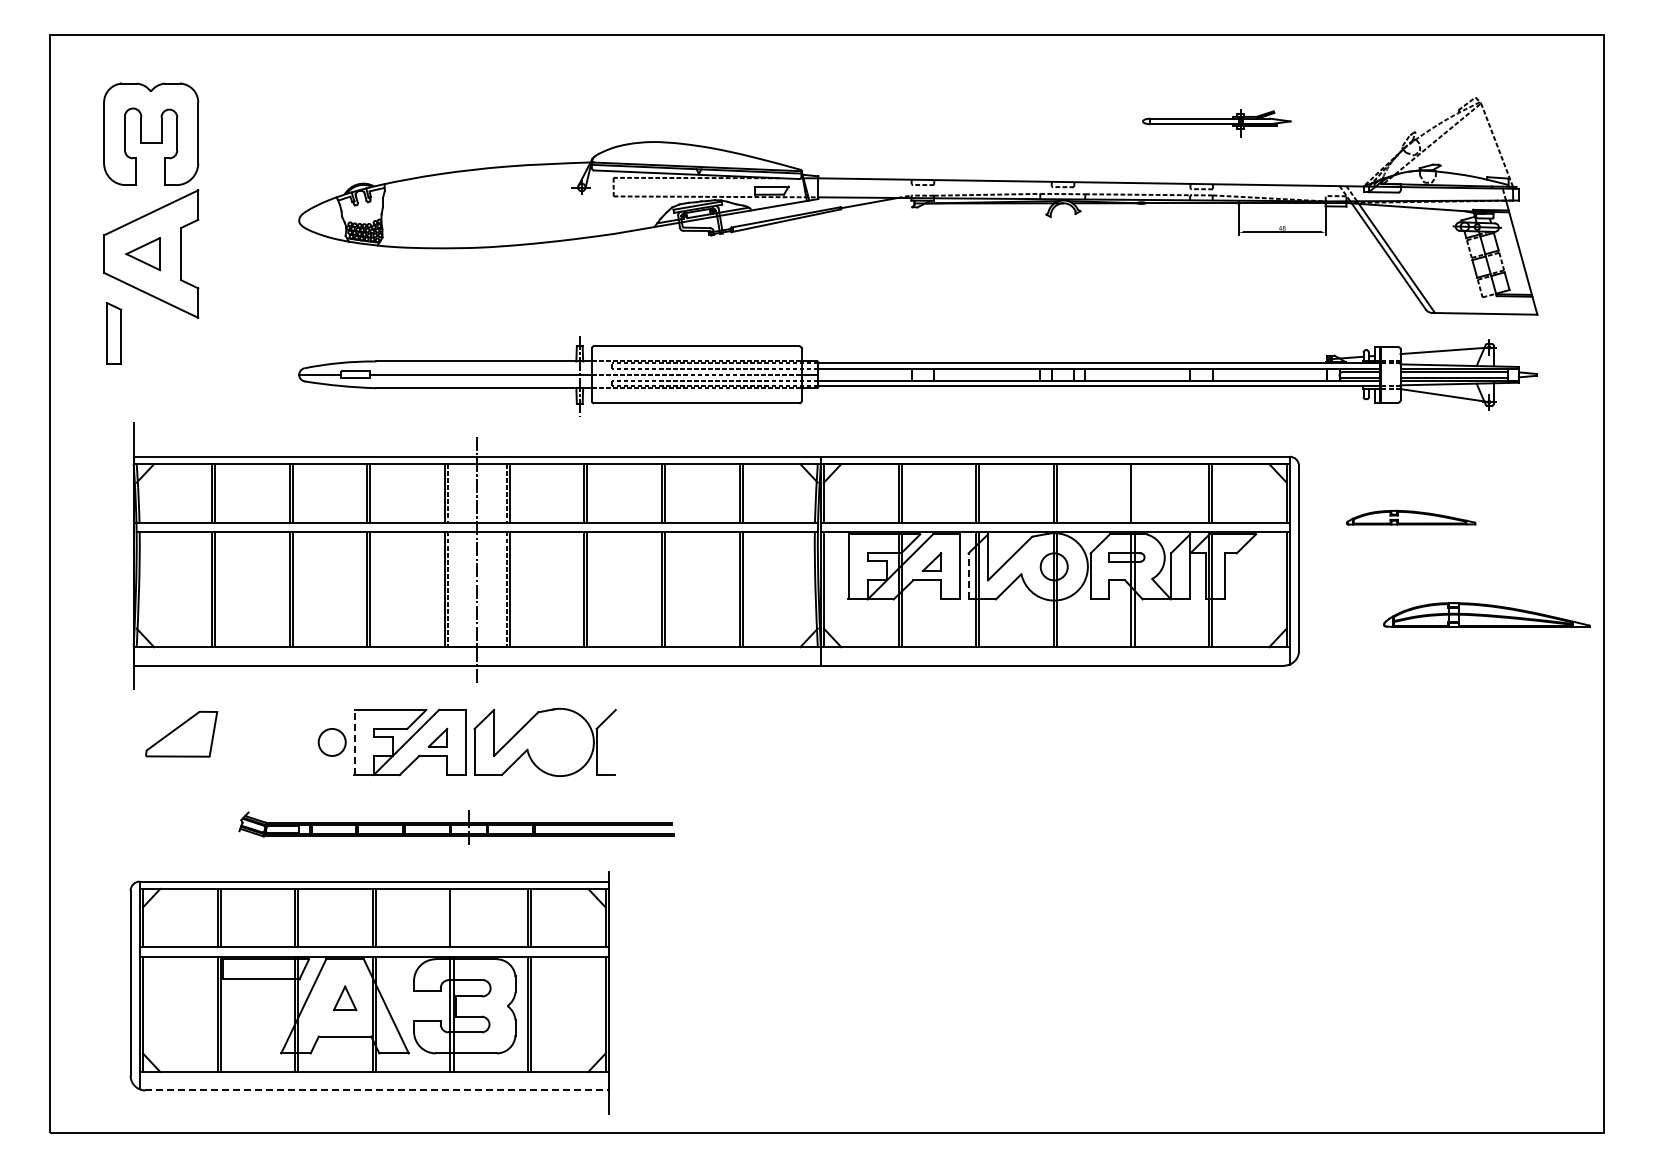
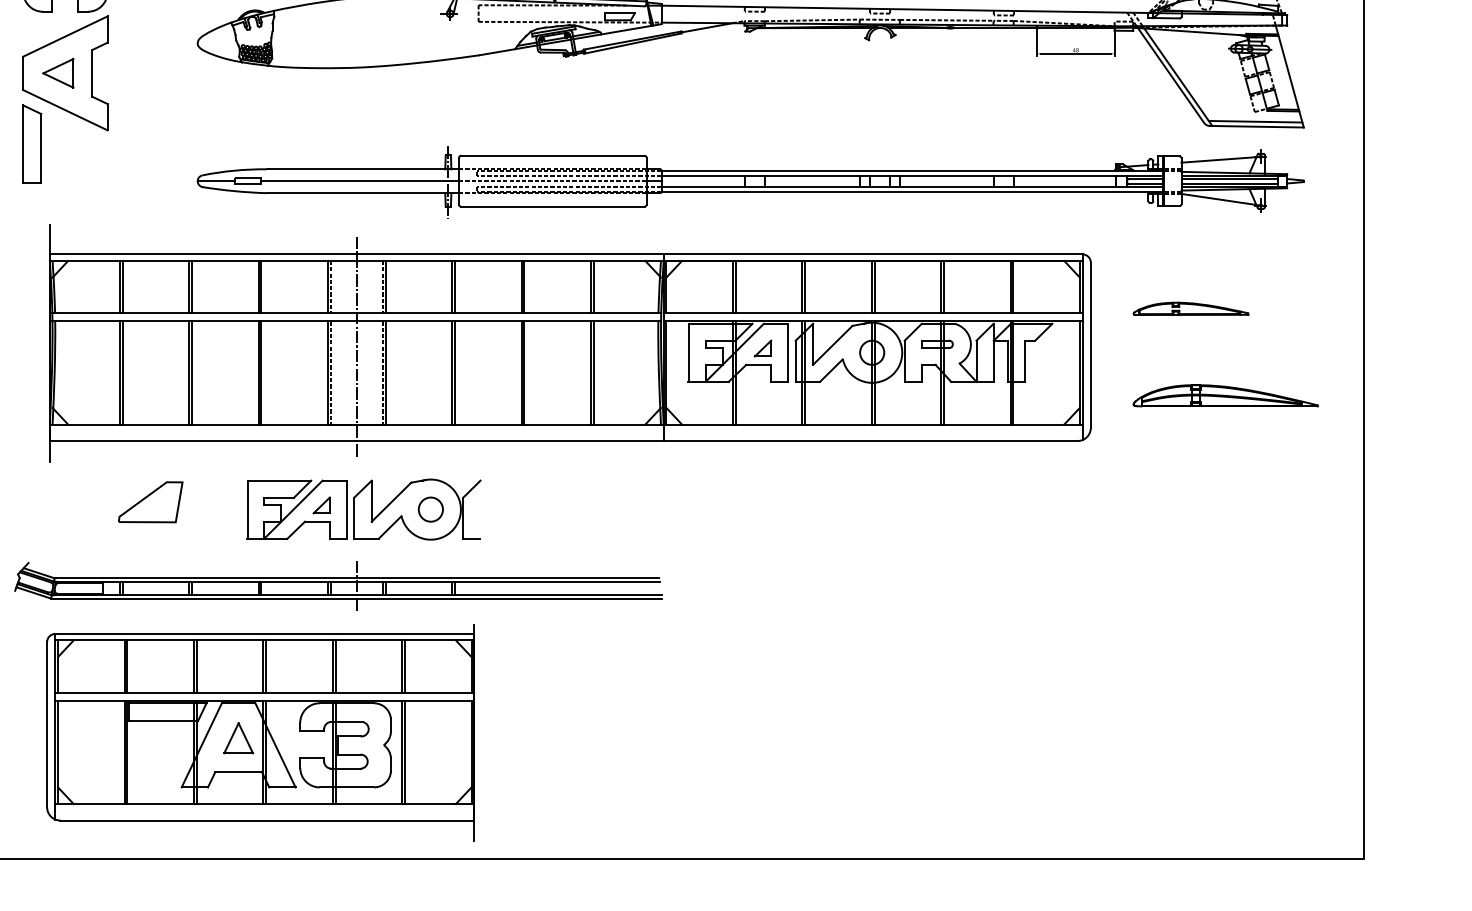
line: (1483, 308) -> (1255, 121), added
part: (114, 333) -> (32, 144), size x1.43
line: (1134, 493) -> (943, 287), added
line: (968, 575) -> (795, 360), dashed -> solid
part: (1486, 614) -> (1225, 395), moved
part: (181, 733) -> (150, 501), moved
circle: (331, 742) -> (430, 509), moved
line: (354, 742) -> (247, 509), dashed -> solid
part: (456, 827) -> (338, 585), size x1.67
line: (453, 917) -> (335, 665), added
part: (345, 998) -> (239, 738), size x1.43
line: (377, 1090) -> (267, 820), dashed -> solid

